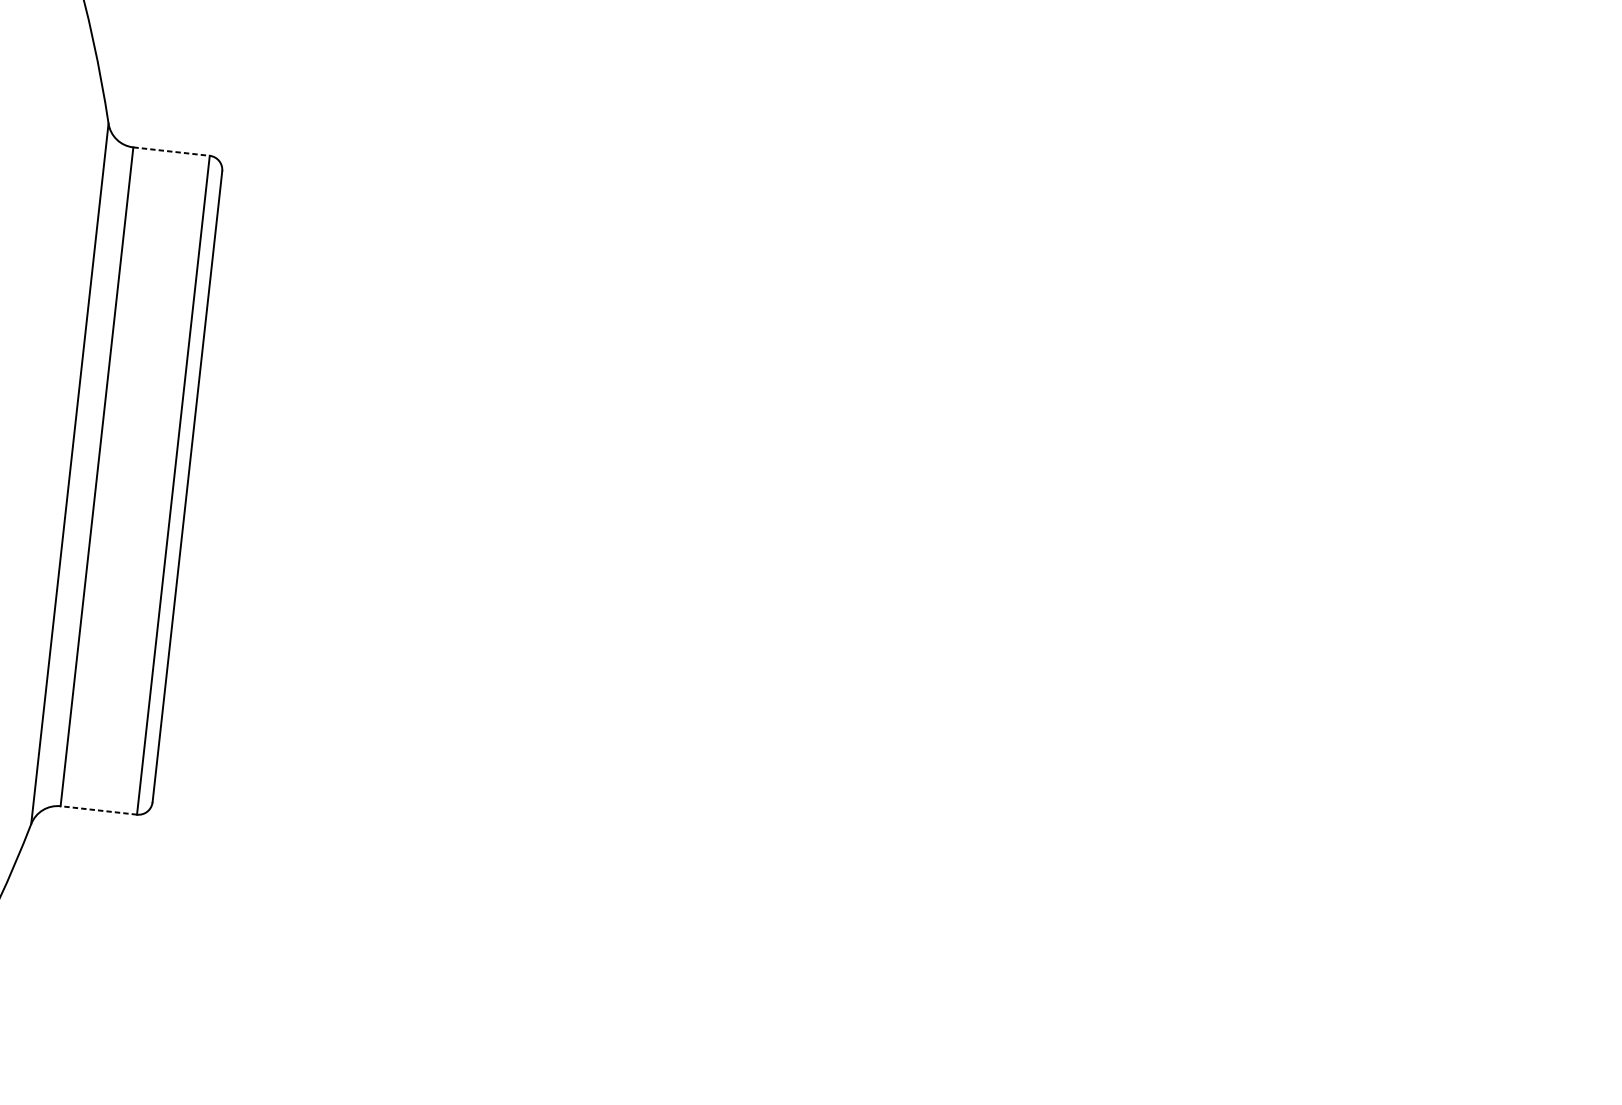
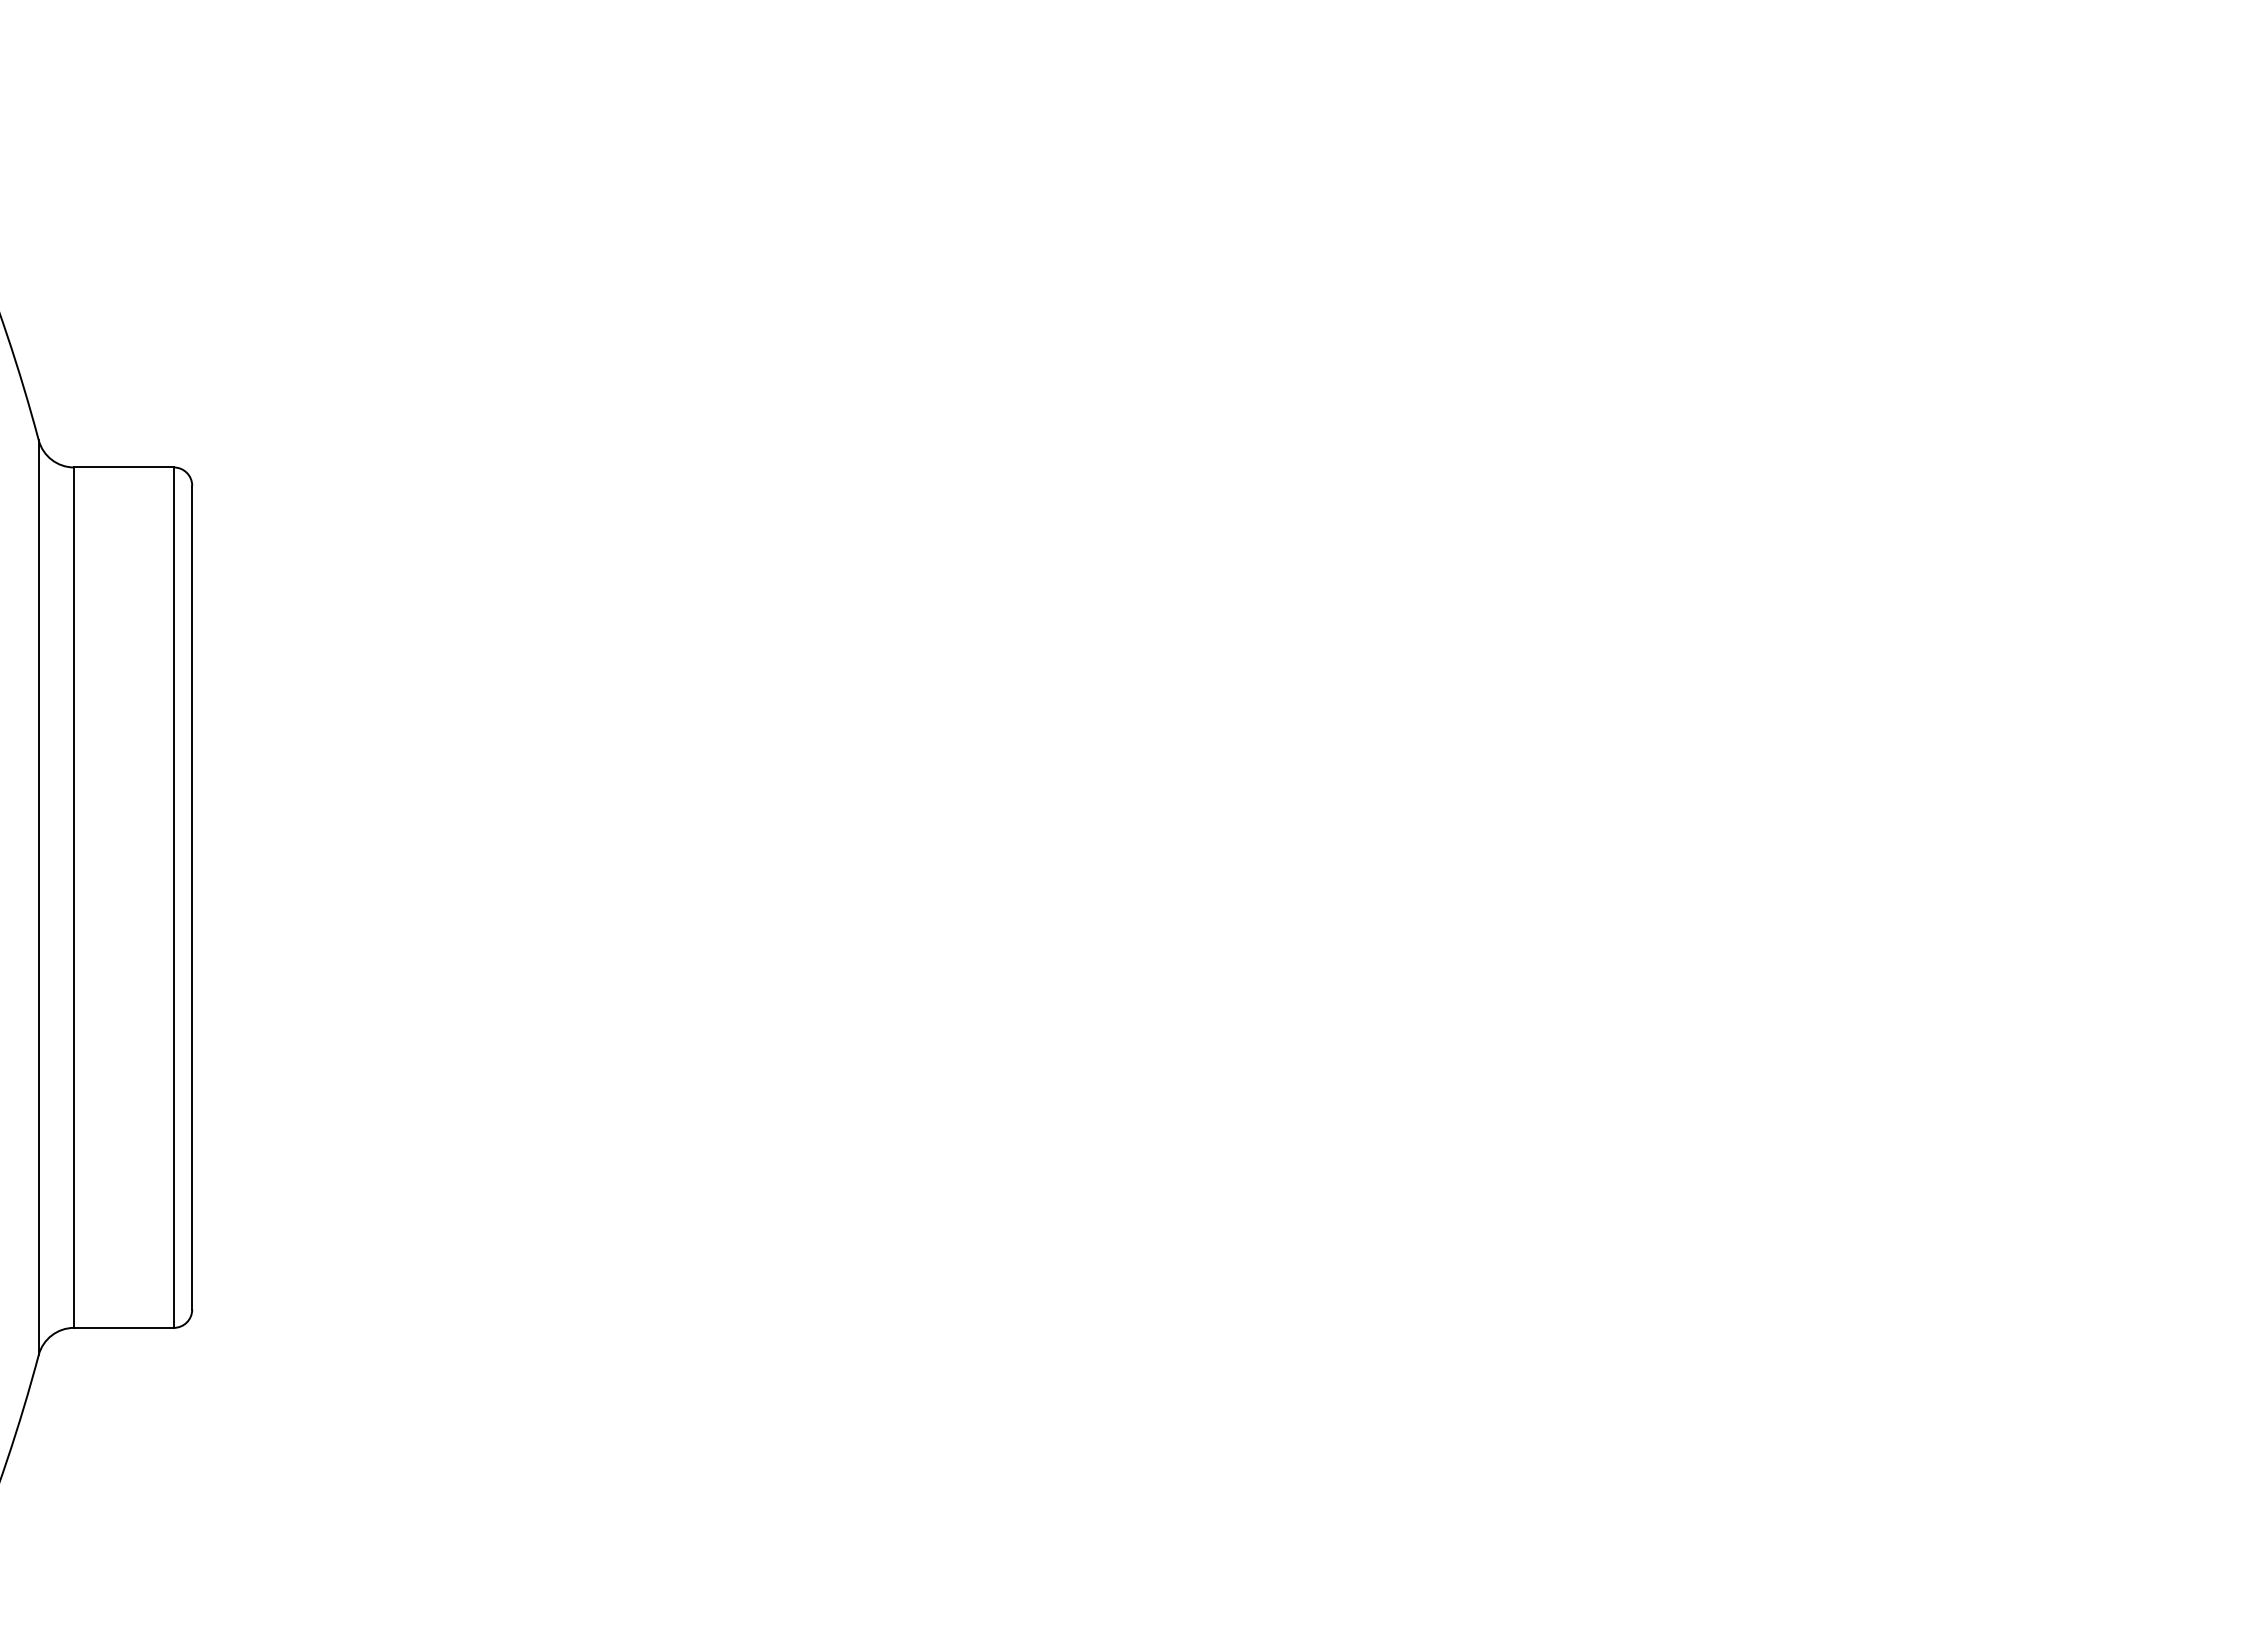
line: (171, 151) -> (124, 467), dashed -> solid
line: (99, 810) -> (124, 1327), dashed -> solid

